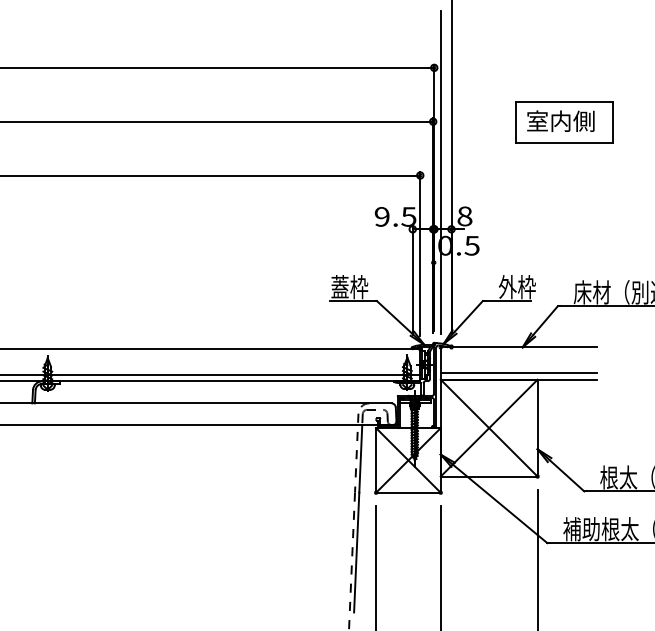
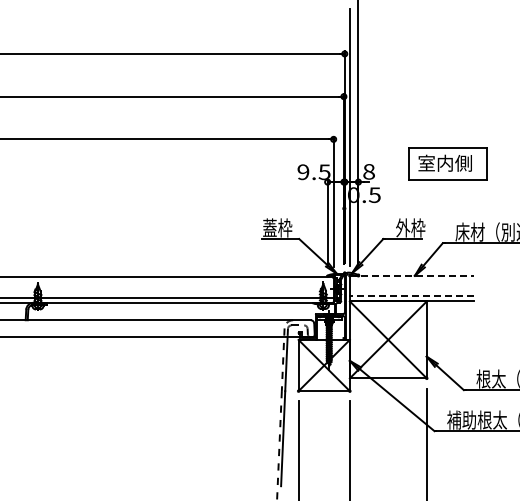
part: (563, 121) -> (447, 163), moved
line: (519, 346) -> (412, 275), solid -> dashed
line: (518, 373) -> (411, 296), solid -> dashed

